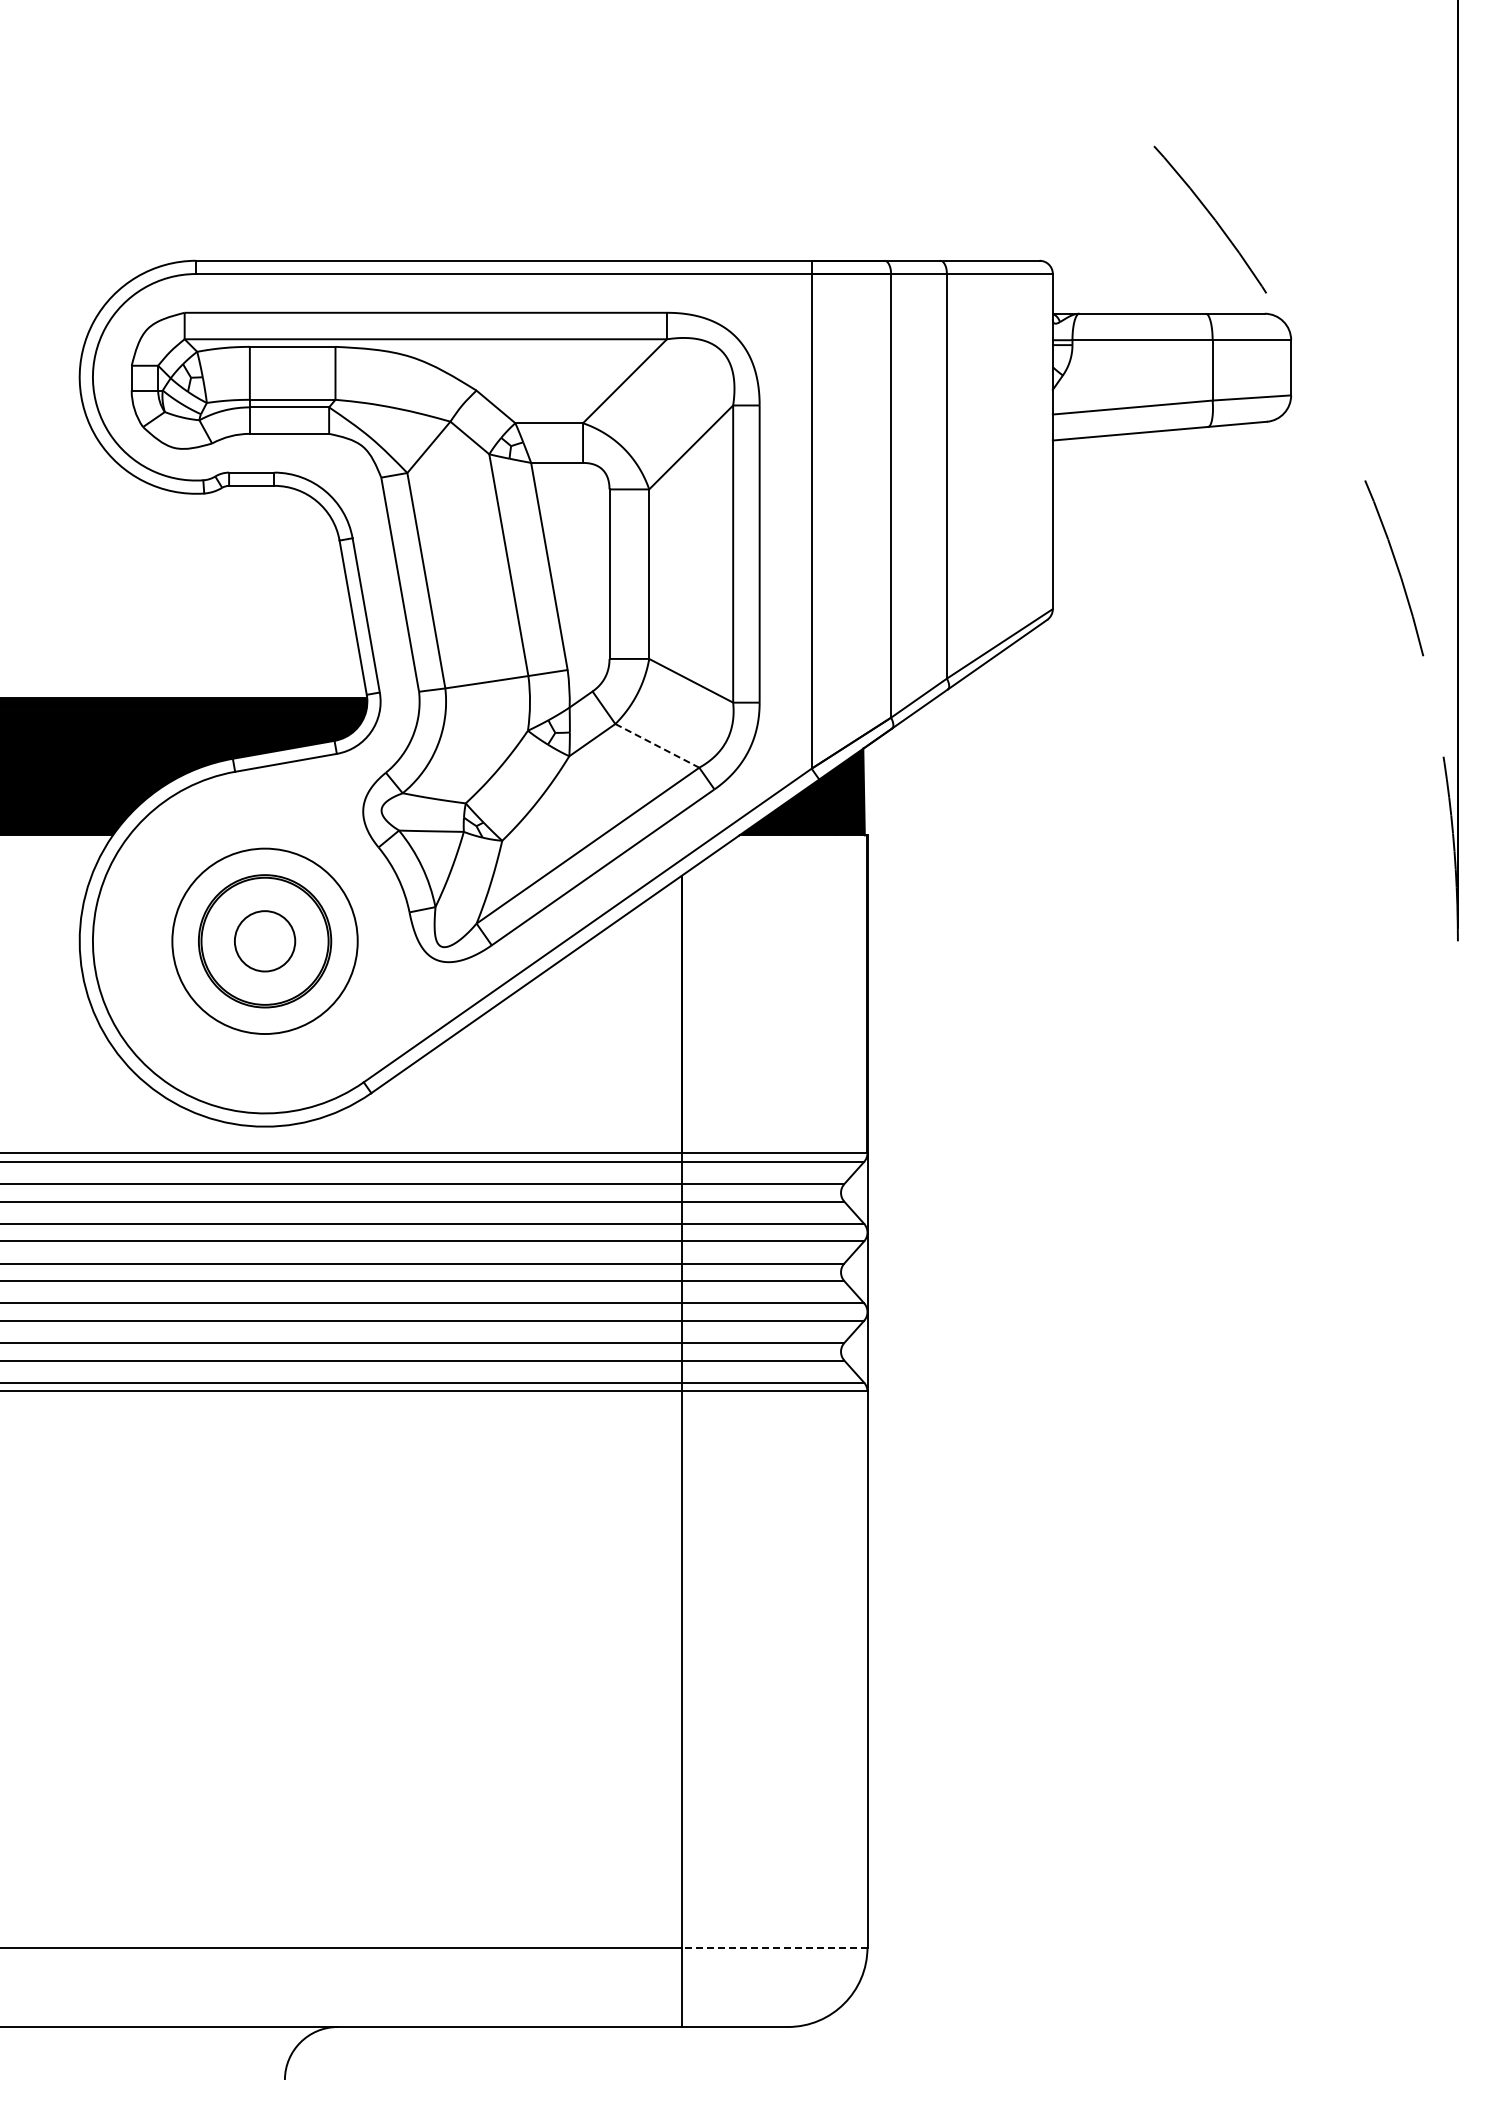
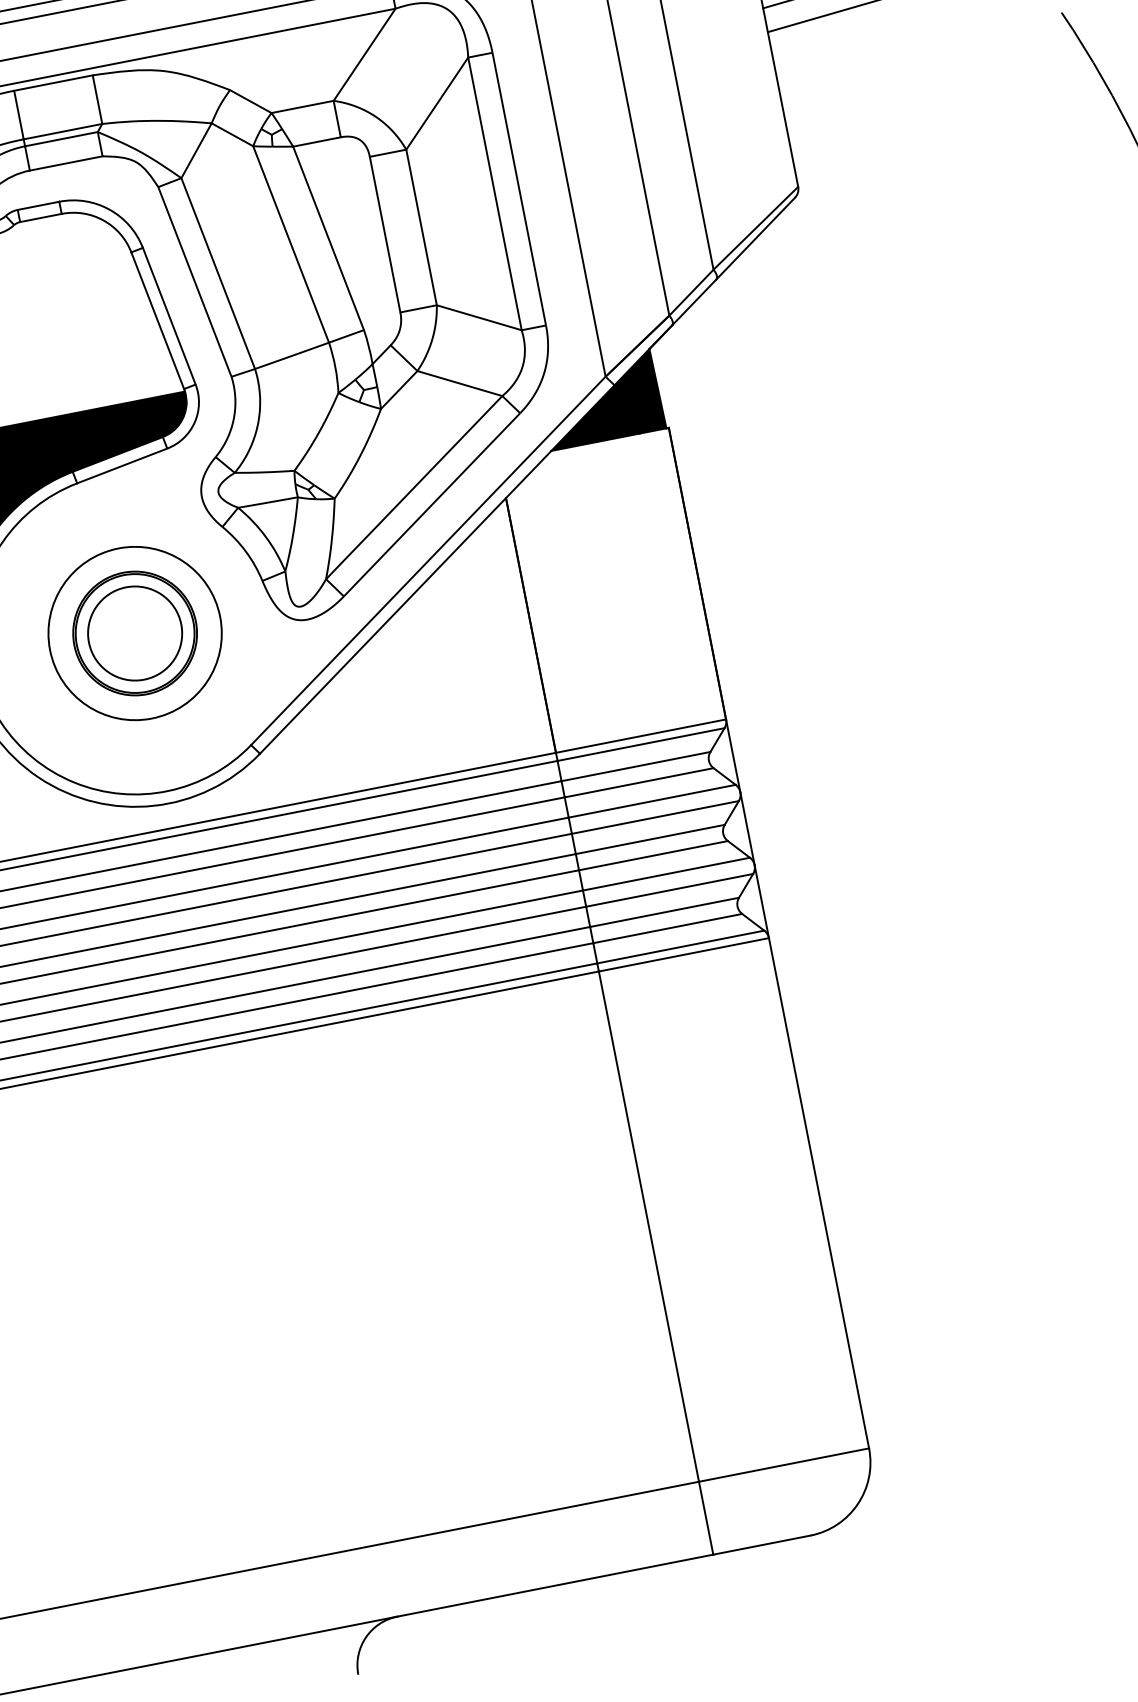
line: (657, 746) -> (460, 384), dashed -> solid
circle: (264, 941) -> (134, 633), size x1.67
line: (774, 1947) -> (783, 1465), dashed -> solid

